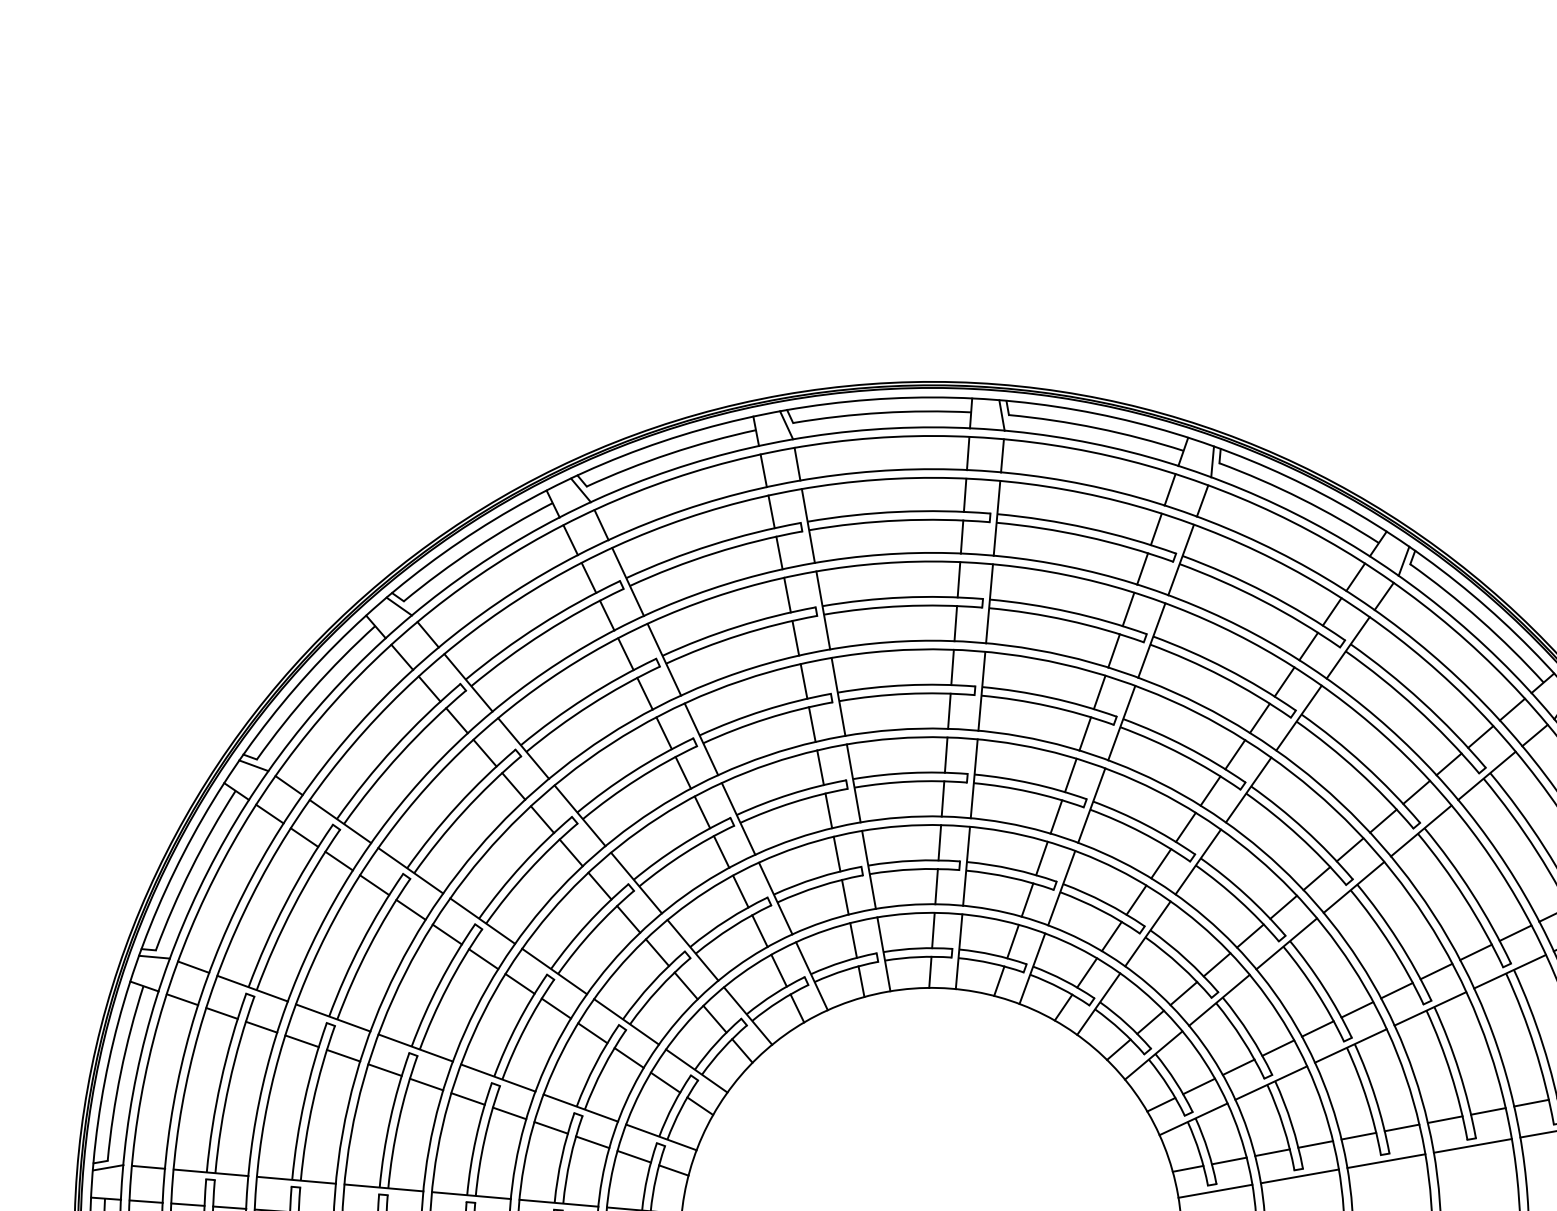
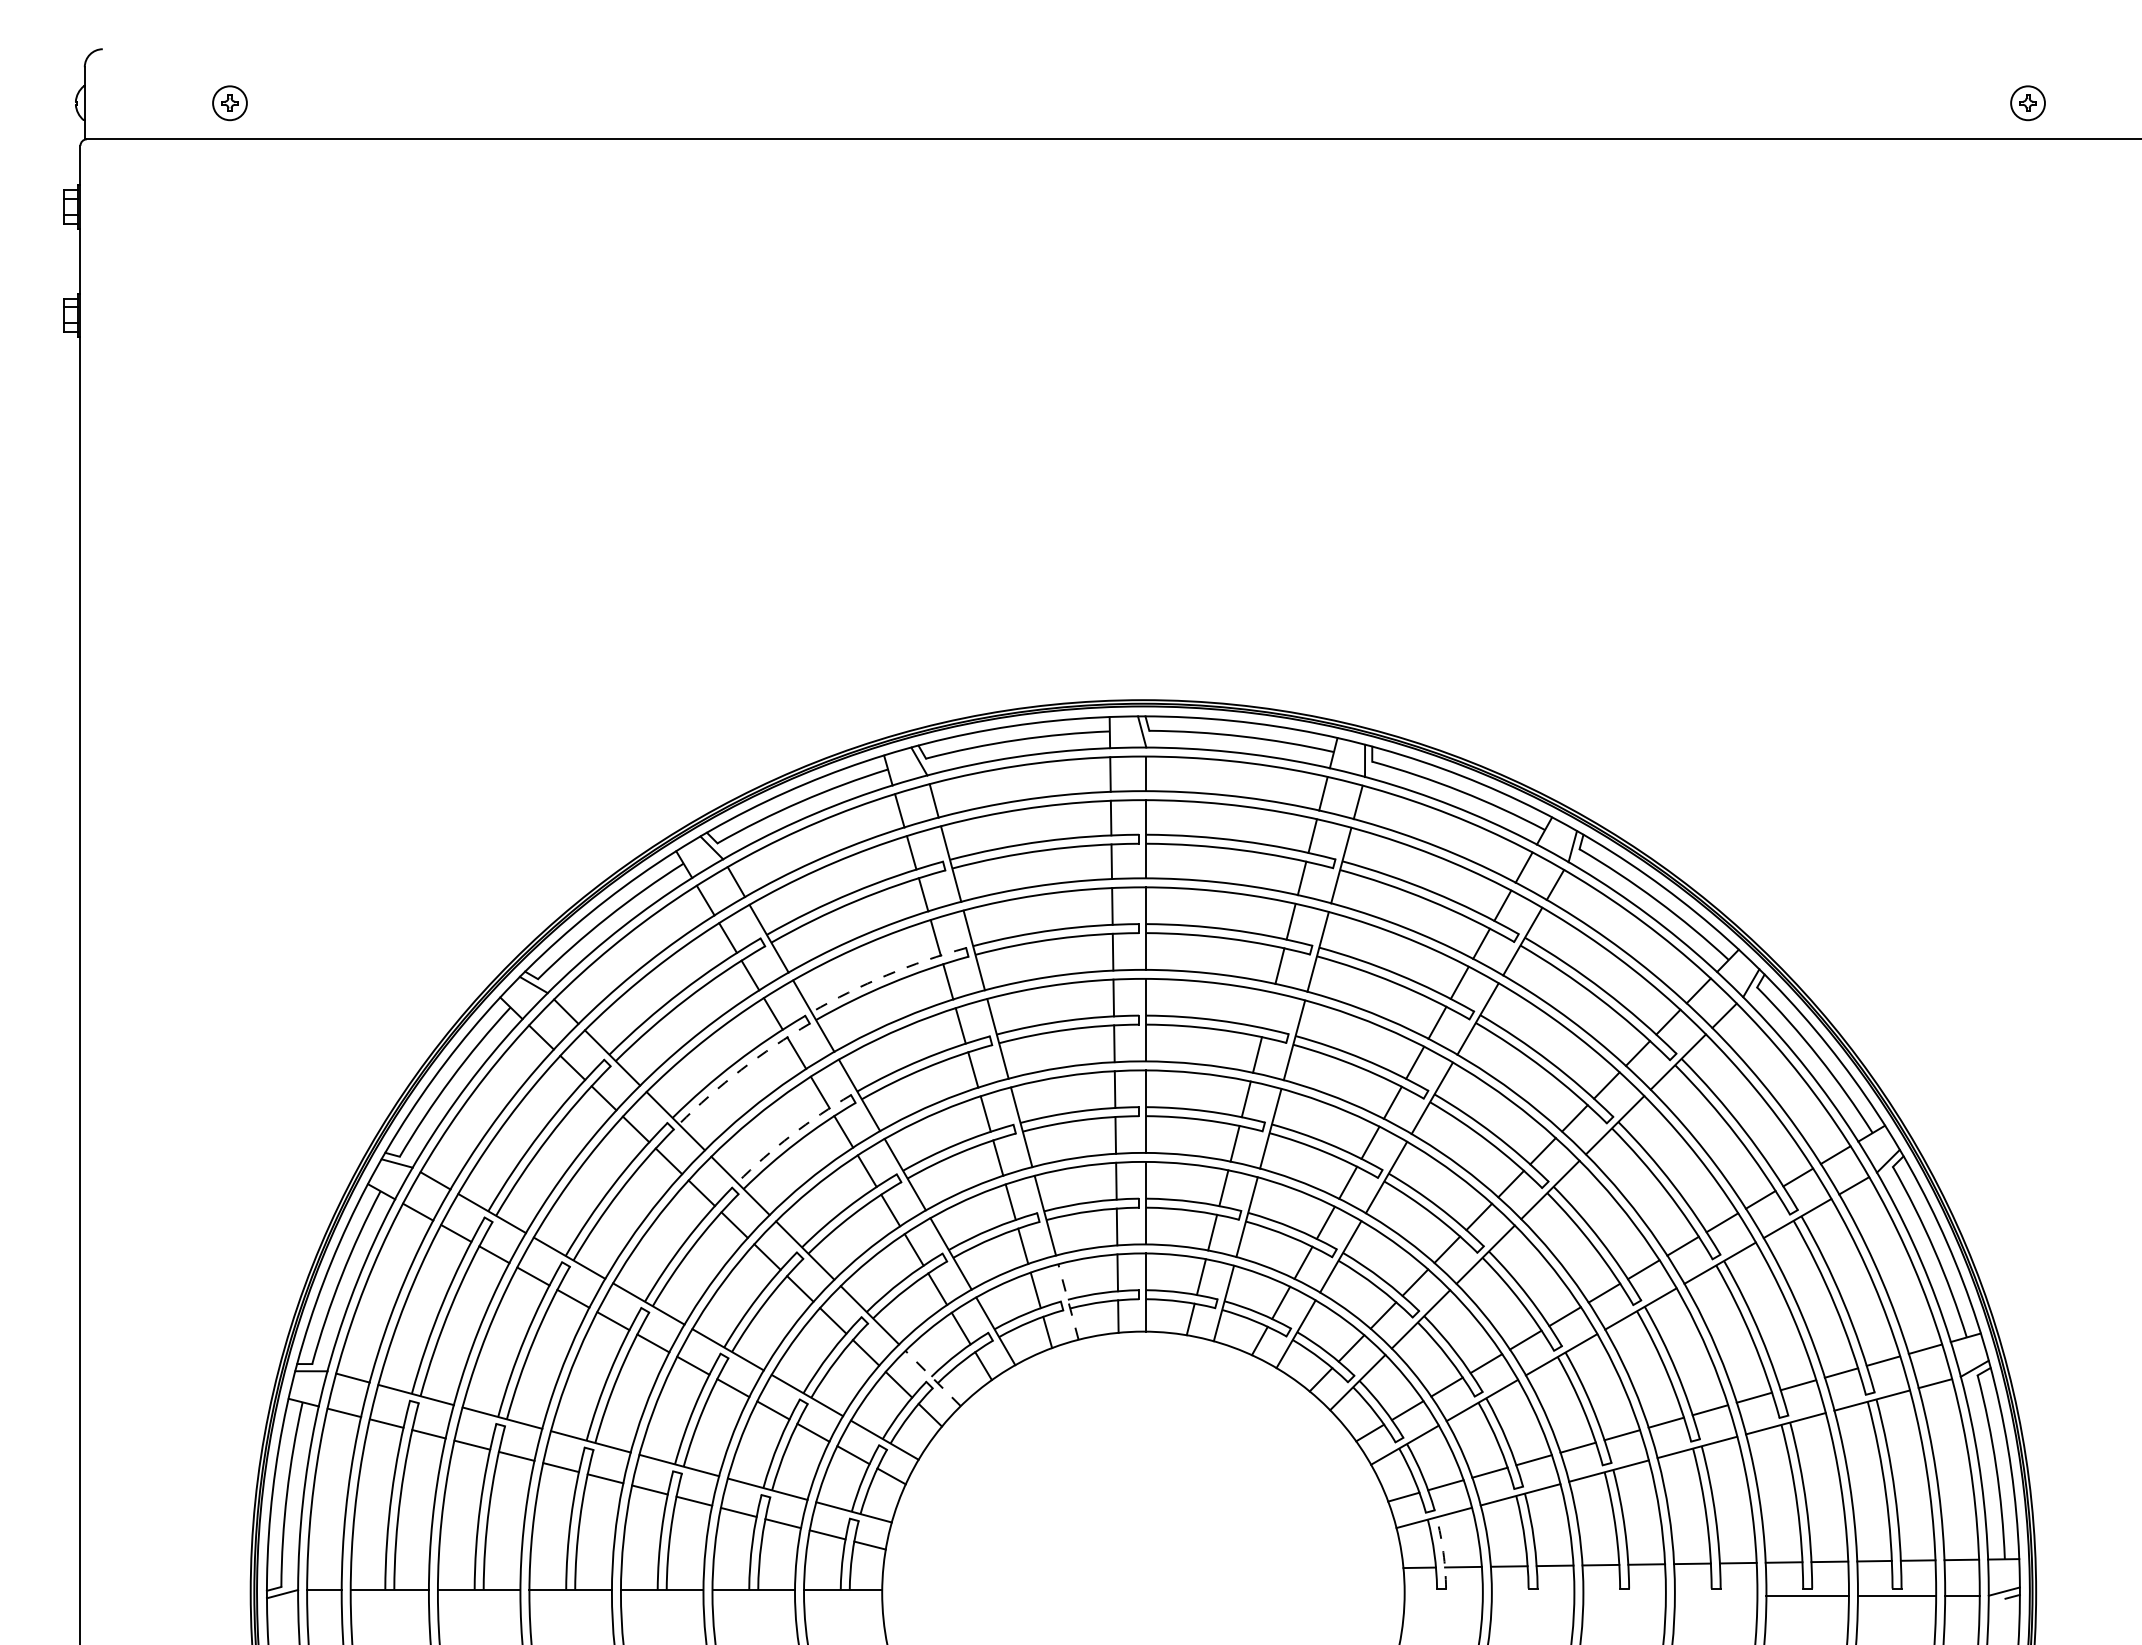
line: (952, 667) -> (1268, 1010), removed
arc: (585, 698) -> (886, 975), solid -> dashed
arc: (464, 811) -> (741, 1069), solid -> dashed
arc: (522, 865) -> (791, 1135), solid -> dashed
line: (811, 975) -> (1068, 1301), solid -> dashed
line: (696, 1071) -> (932, 1378), solid -> dashed
line: (1472, 1145) -> (1715, 1595), removed
arc: (1208, 1150) -> (1443, 1552), solid -> dashed
line: (1386, 1160) -> (1624, 1595), removed
line: (1299, 1176) -> (1532, 1595), removed
line: (1215, 1191) -> (1443, 1595), removed

